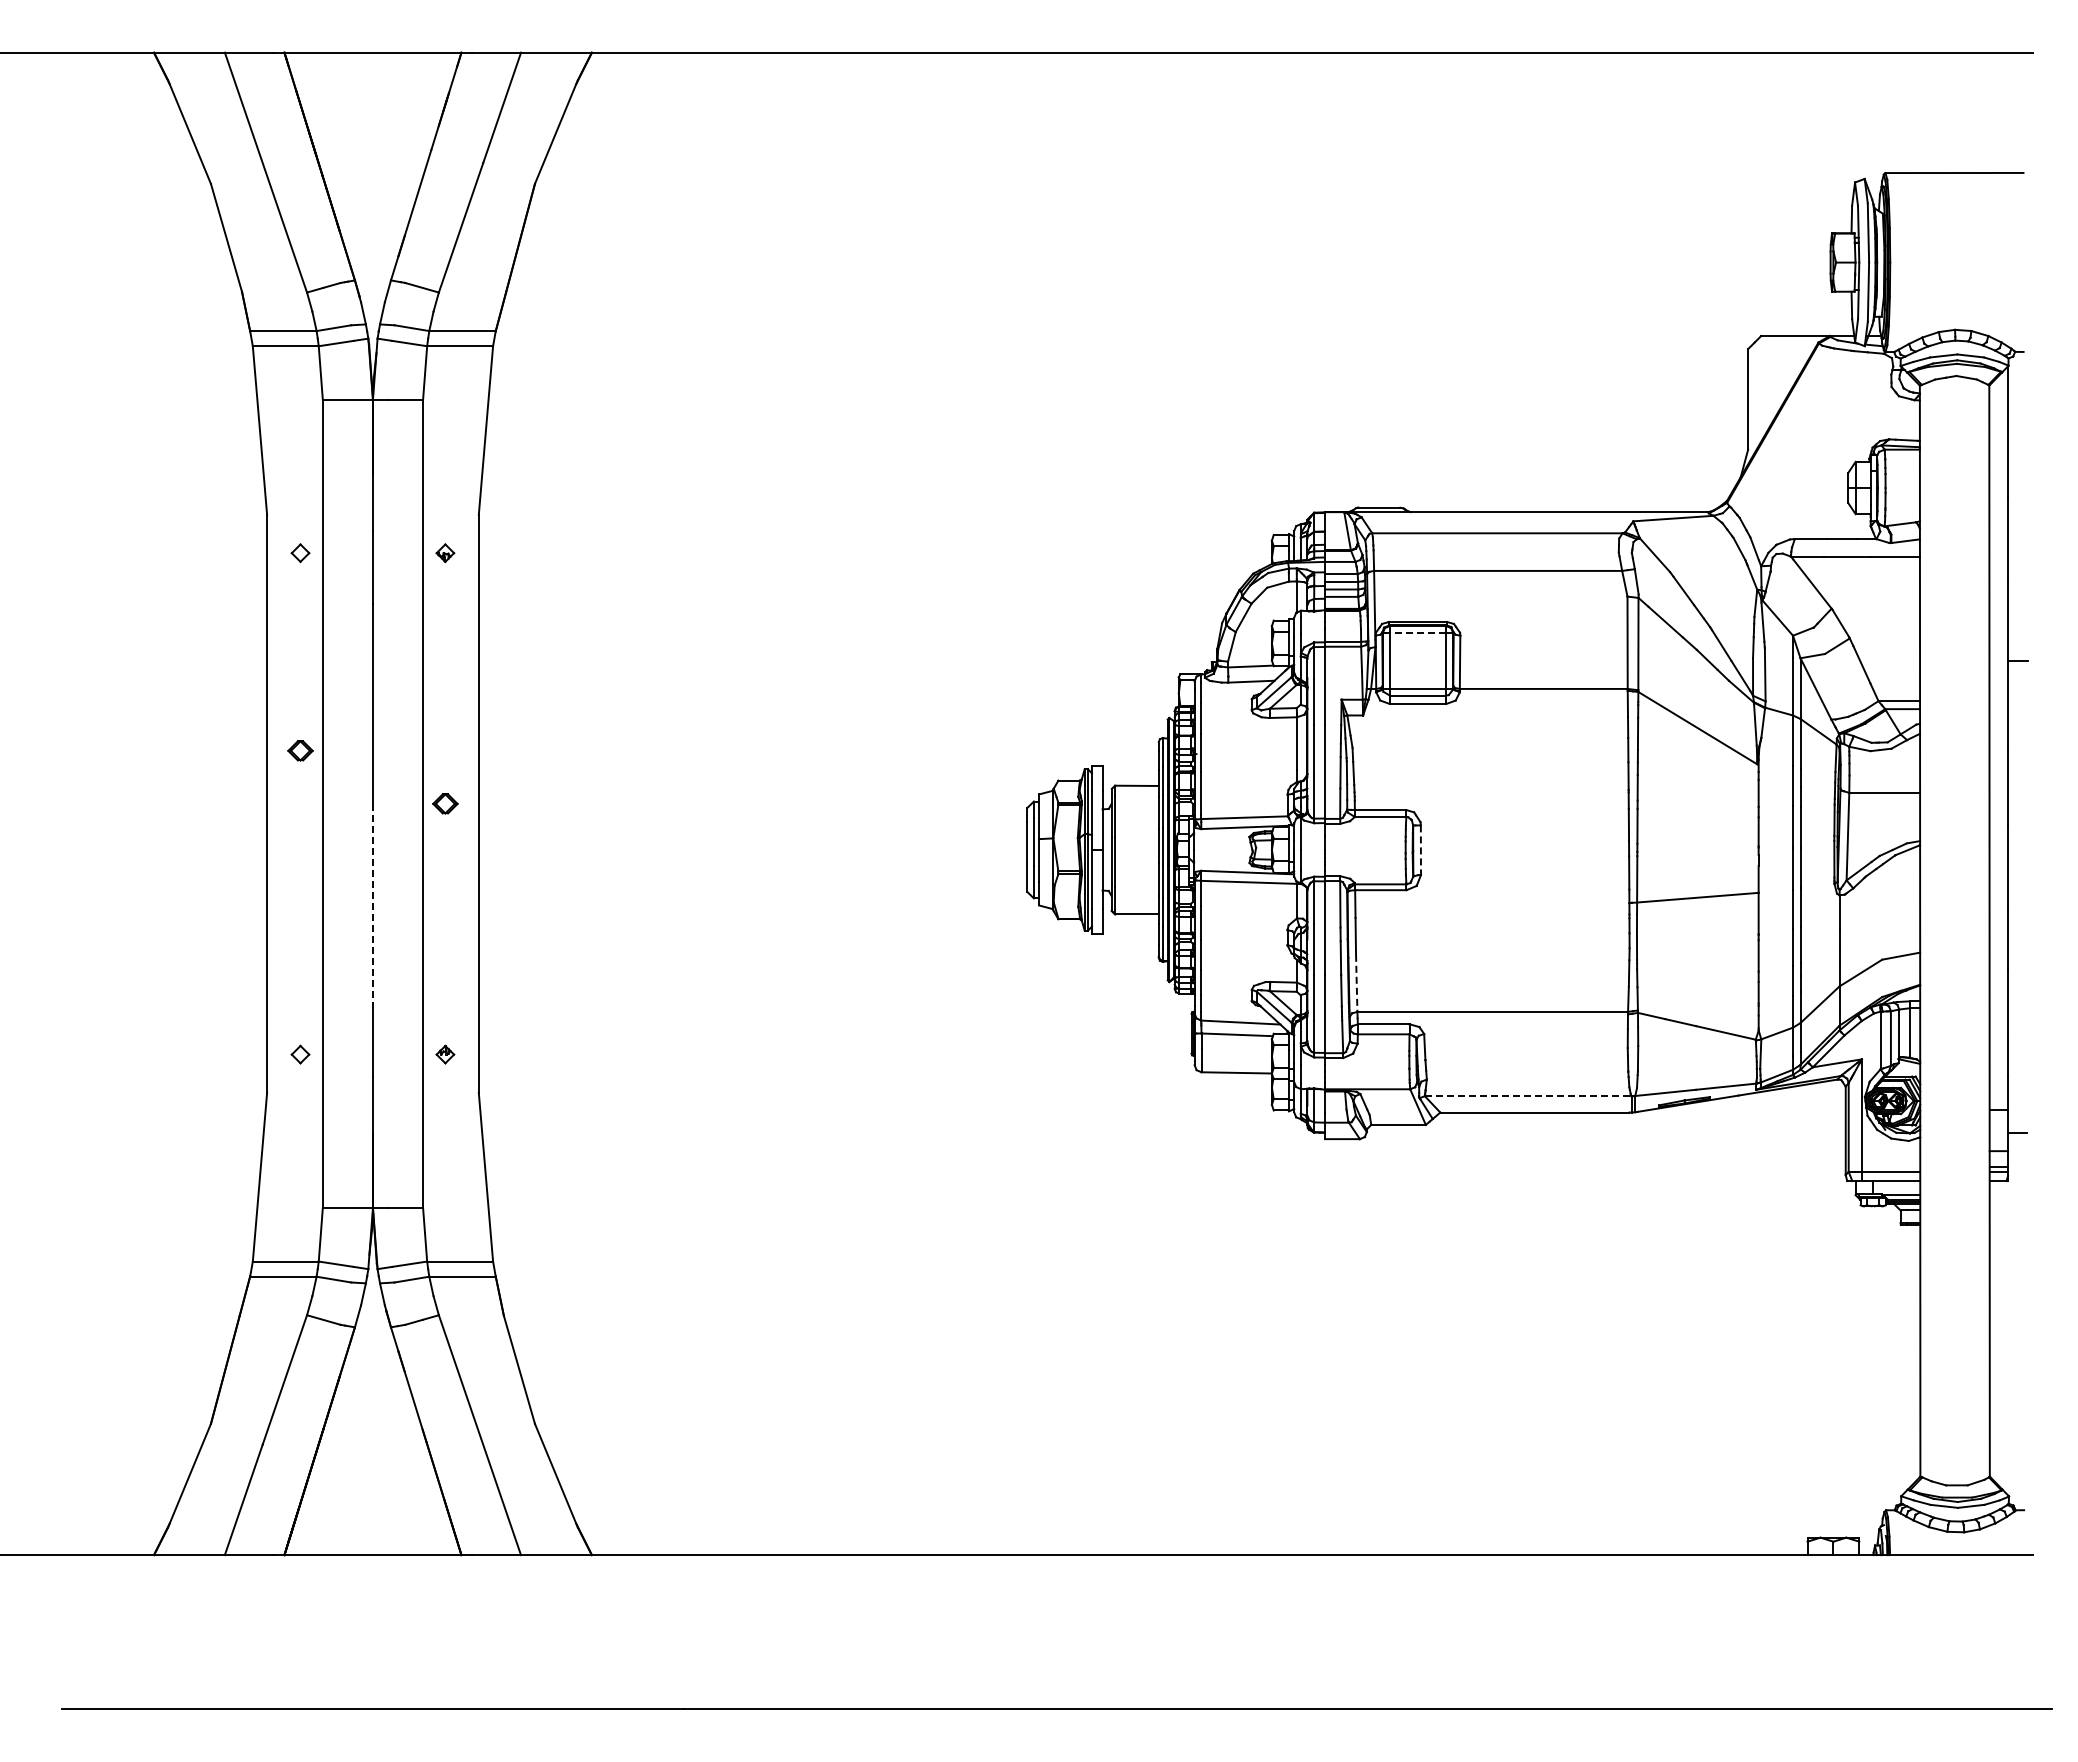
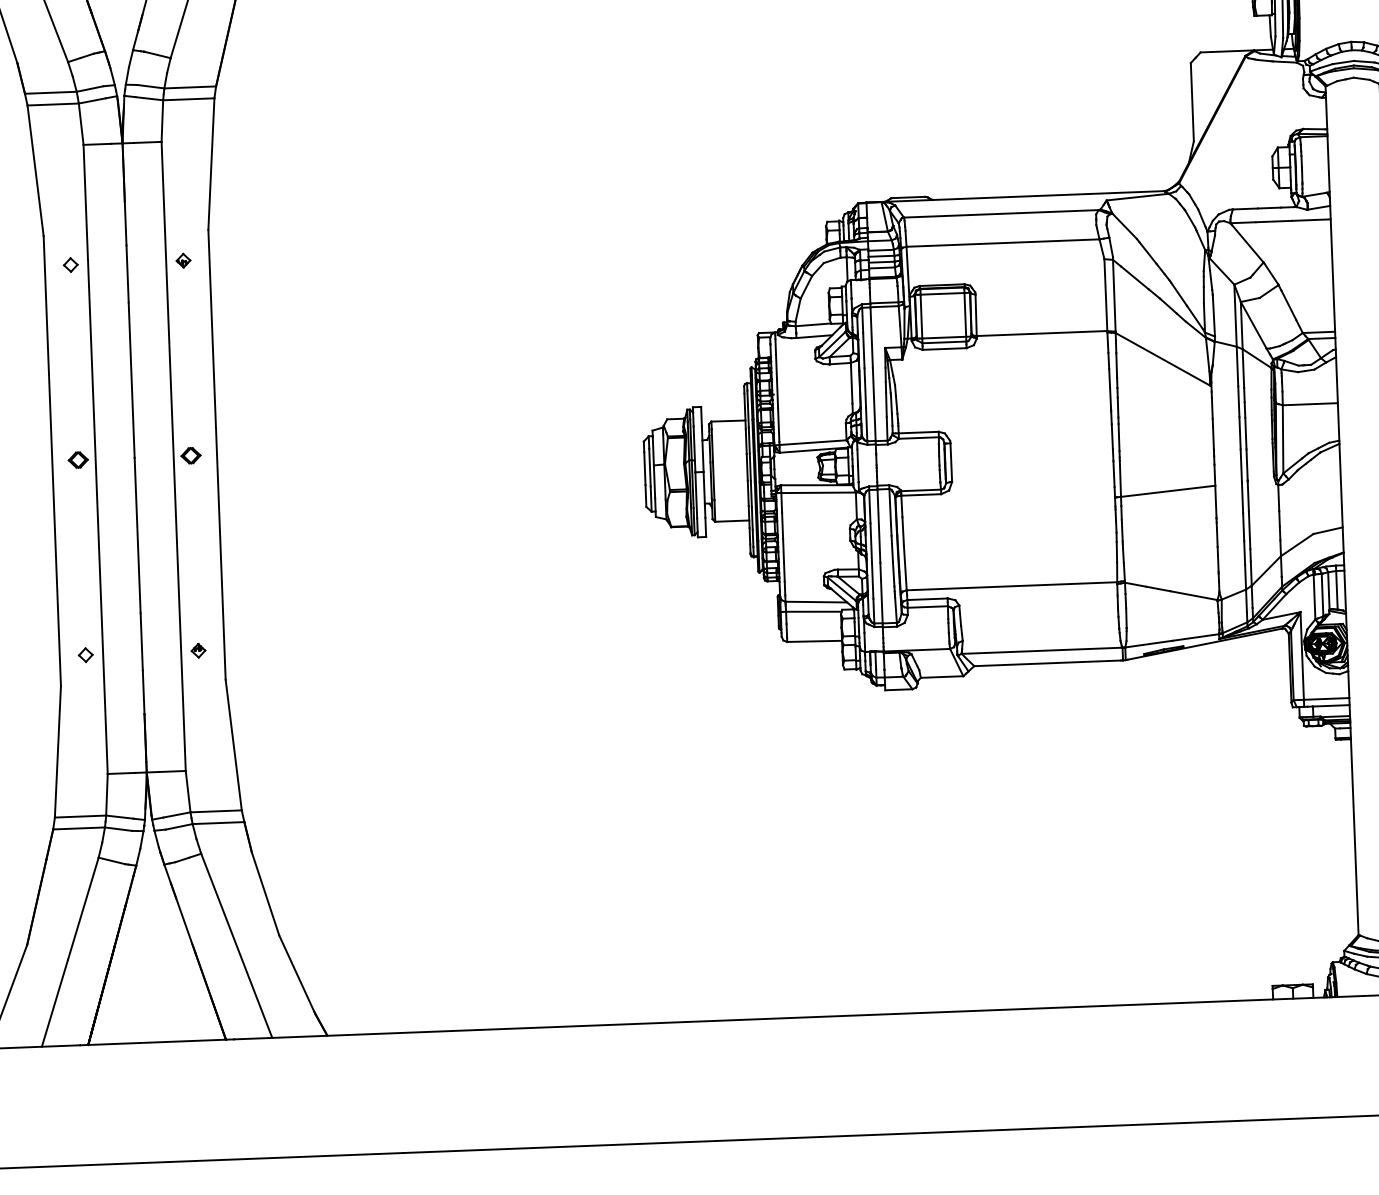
line: (1417, 633) -> (942, 294), dashed -> solid
part: (300, 750) -> (78, 459), moved
line: (1420, 850) -> (950, 462), dashed -> solid
line: (372, 903) -> (137, 535), dashed -> solid
line: (1356, 983) -> (905, 568), dashed -> solid
line: (1528, 1096) -> (1042, 651), dashed -> solid

